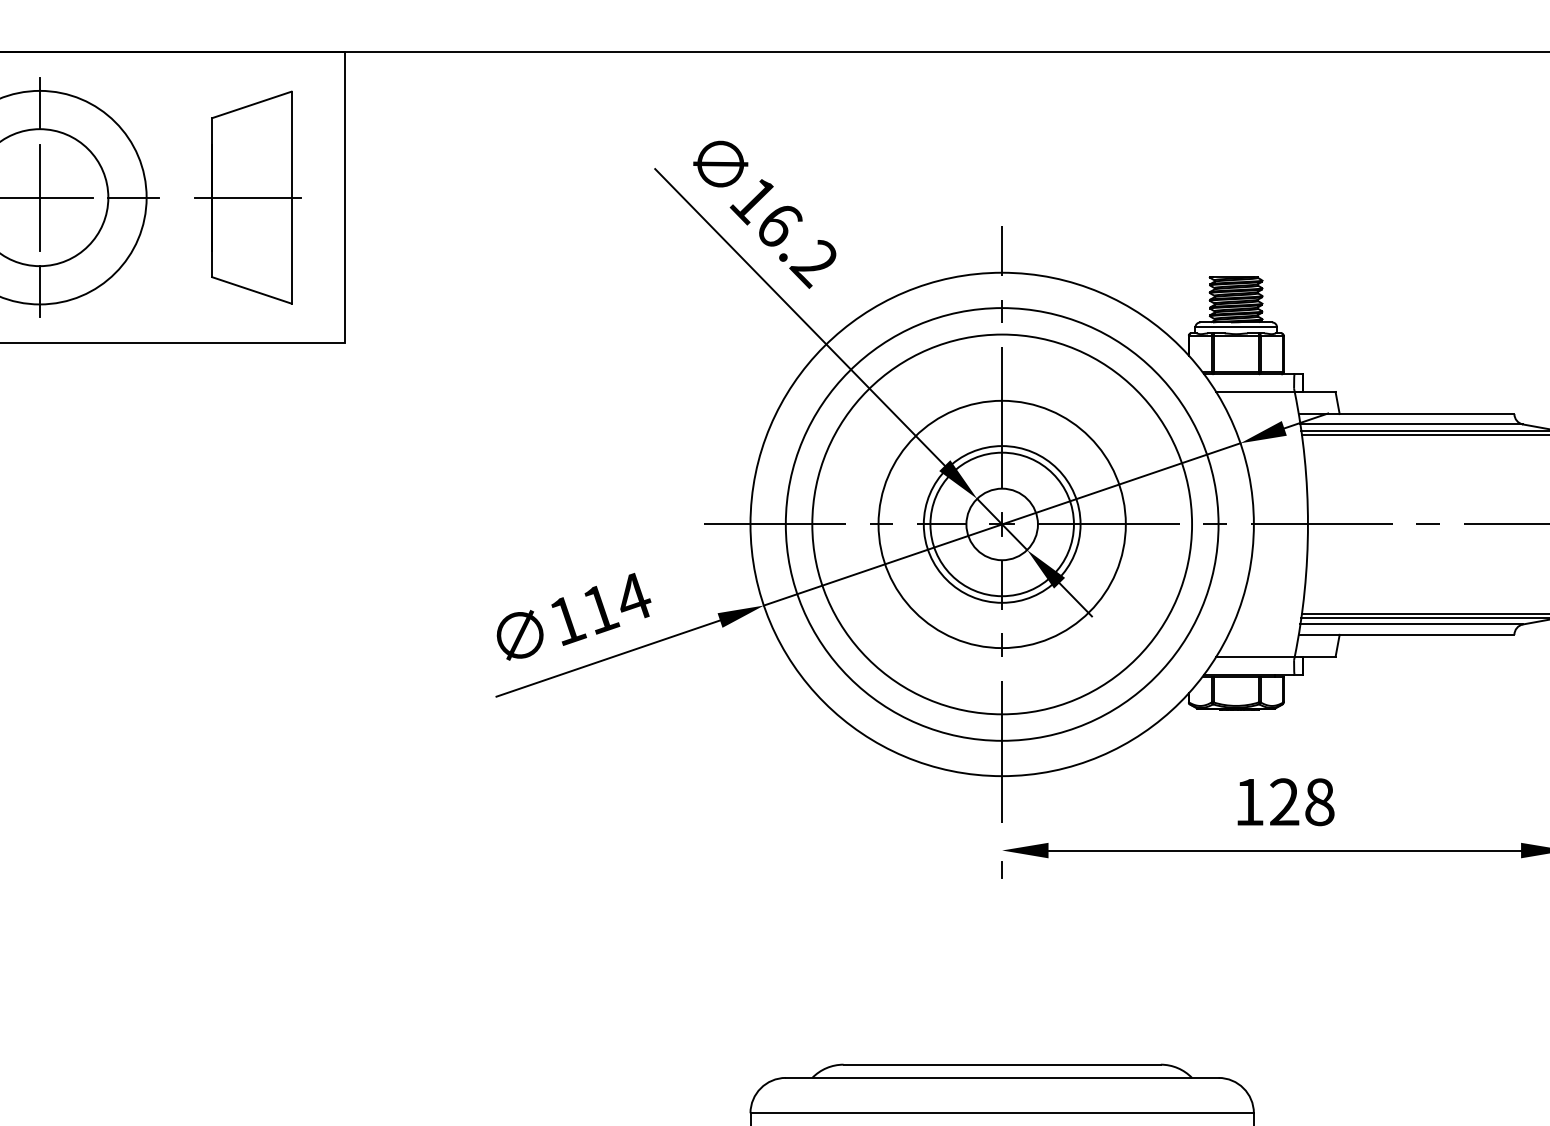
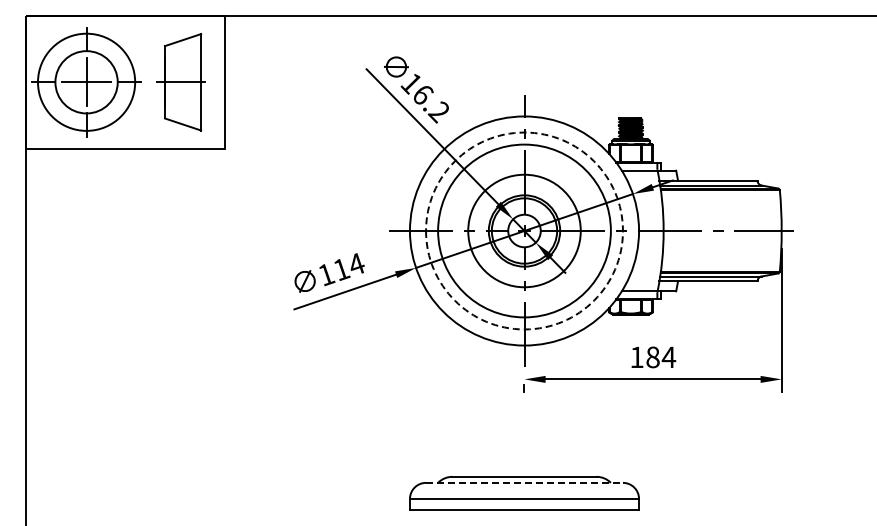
circle: (1002, 523) -> (524, 230), solid -> dashed
text: (1303, 802) -> (661, 357), 128 -> 184
line: (1004, 1077) -> (525, 482), solid -> dashed

